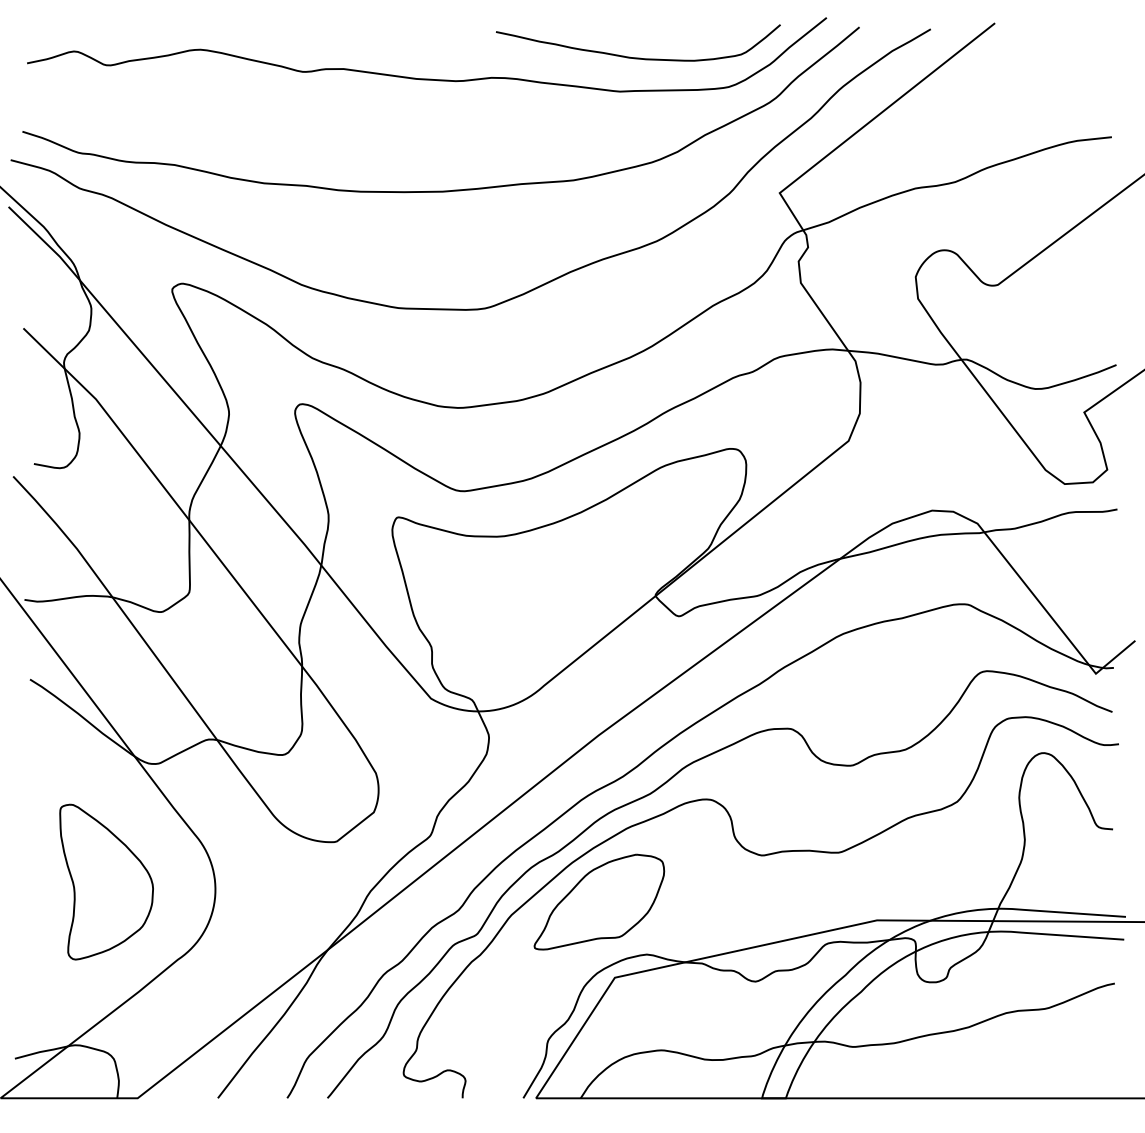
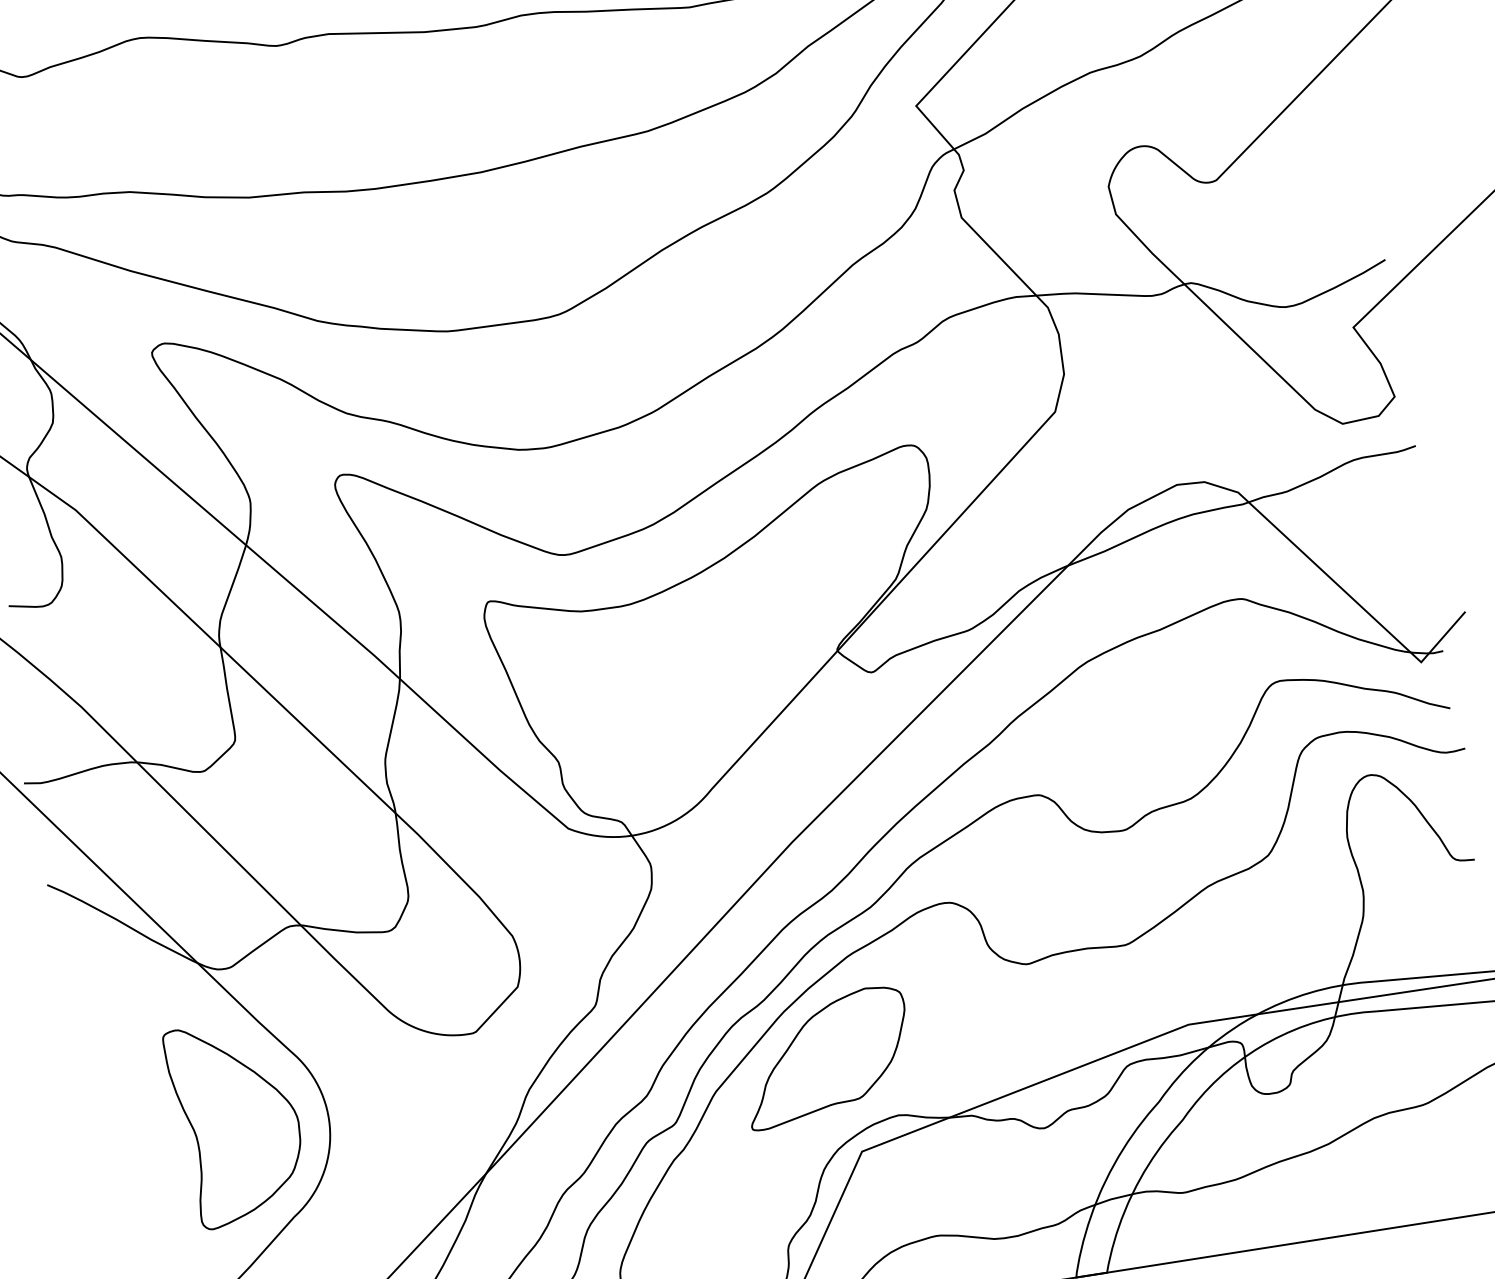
part: (106, 881) -> (236, 1122), moved

